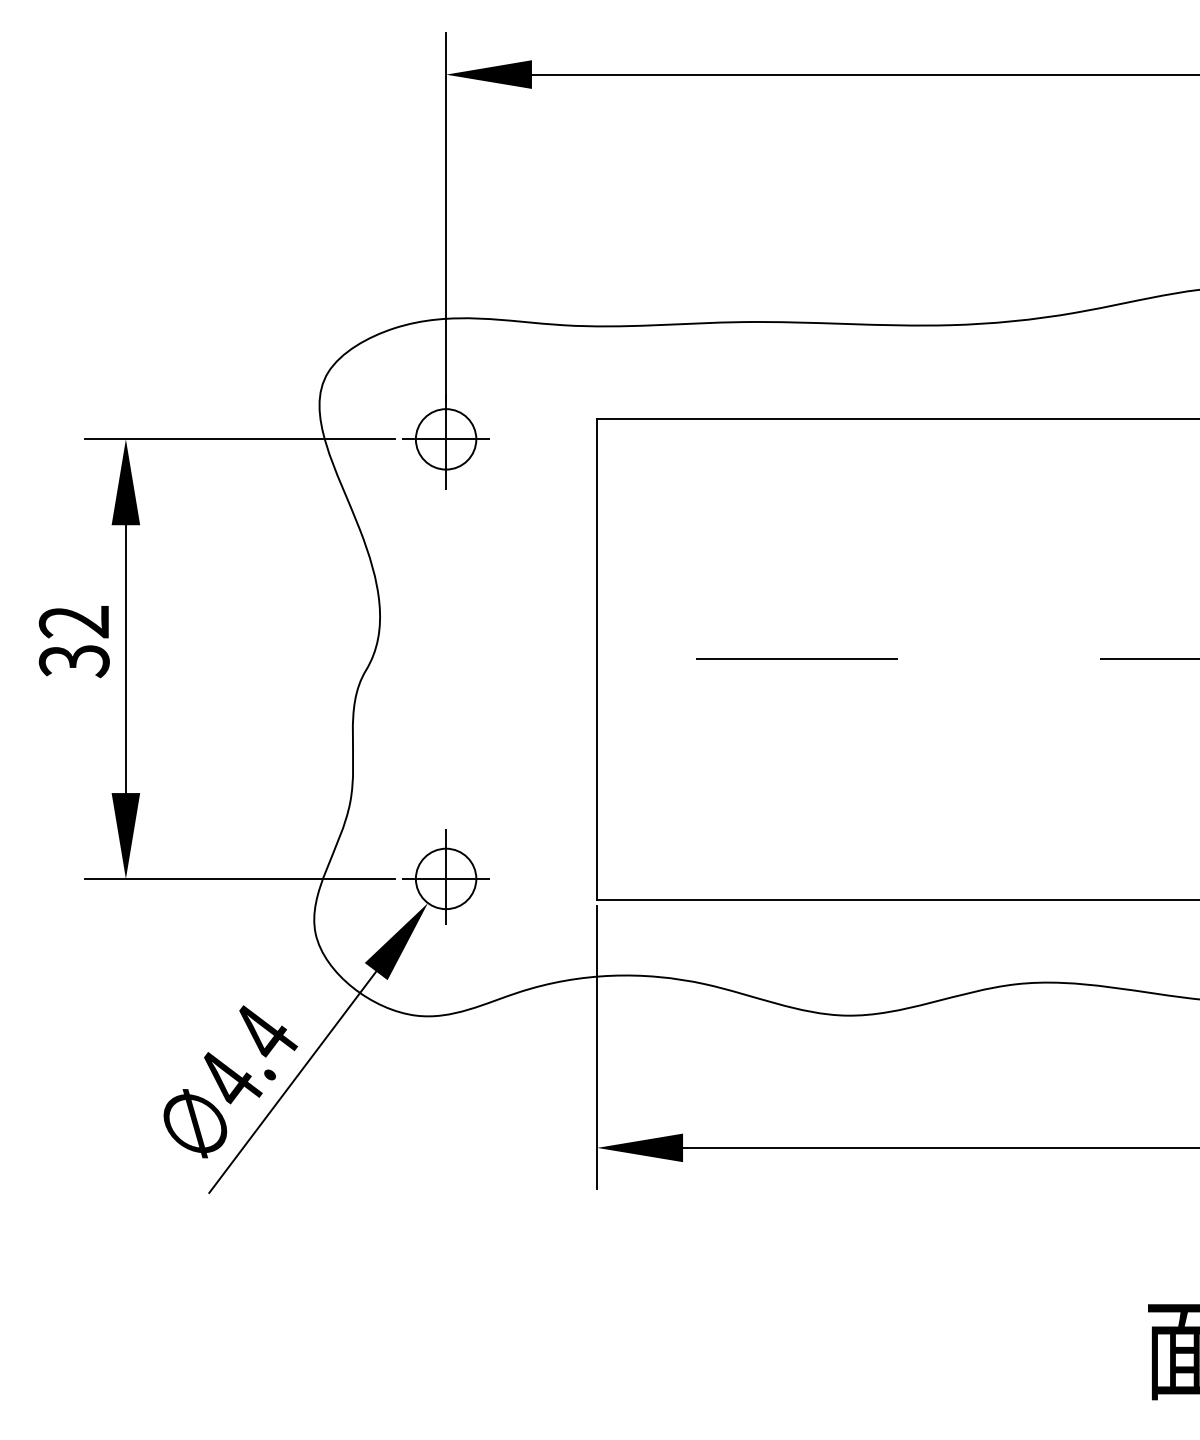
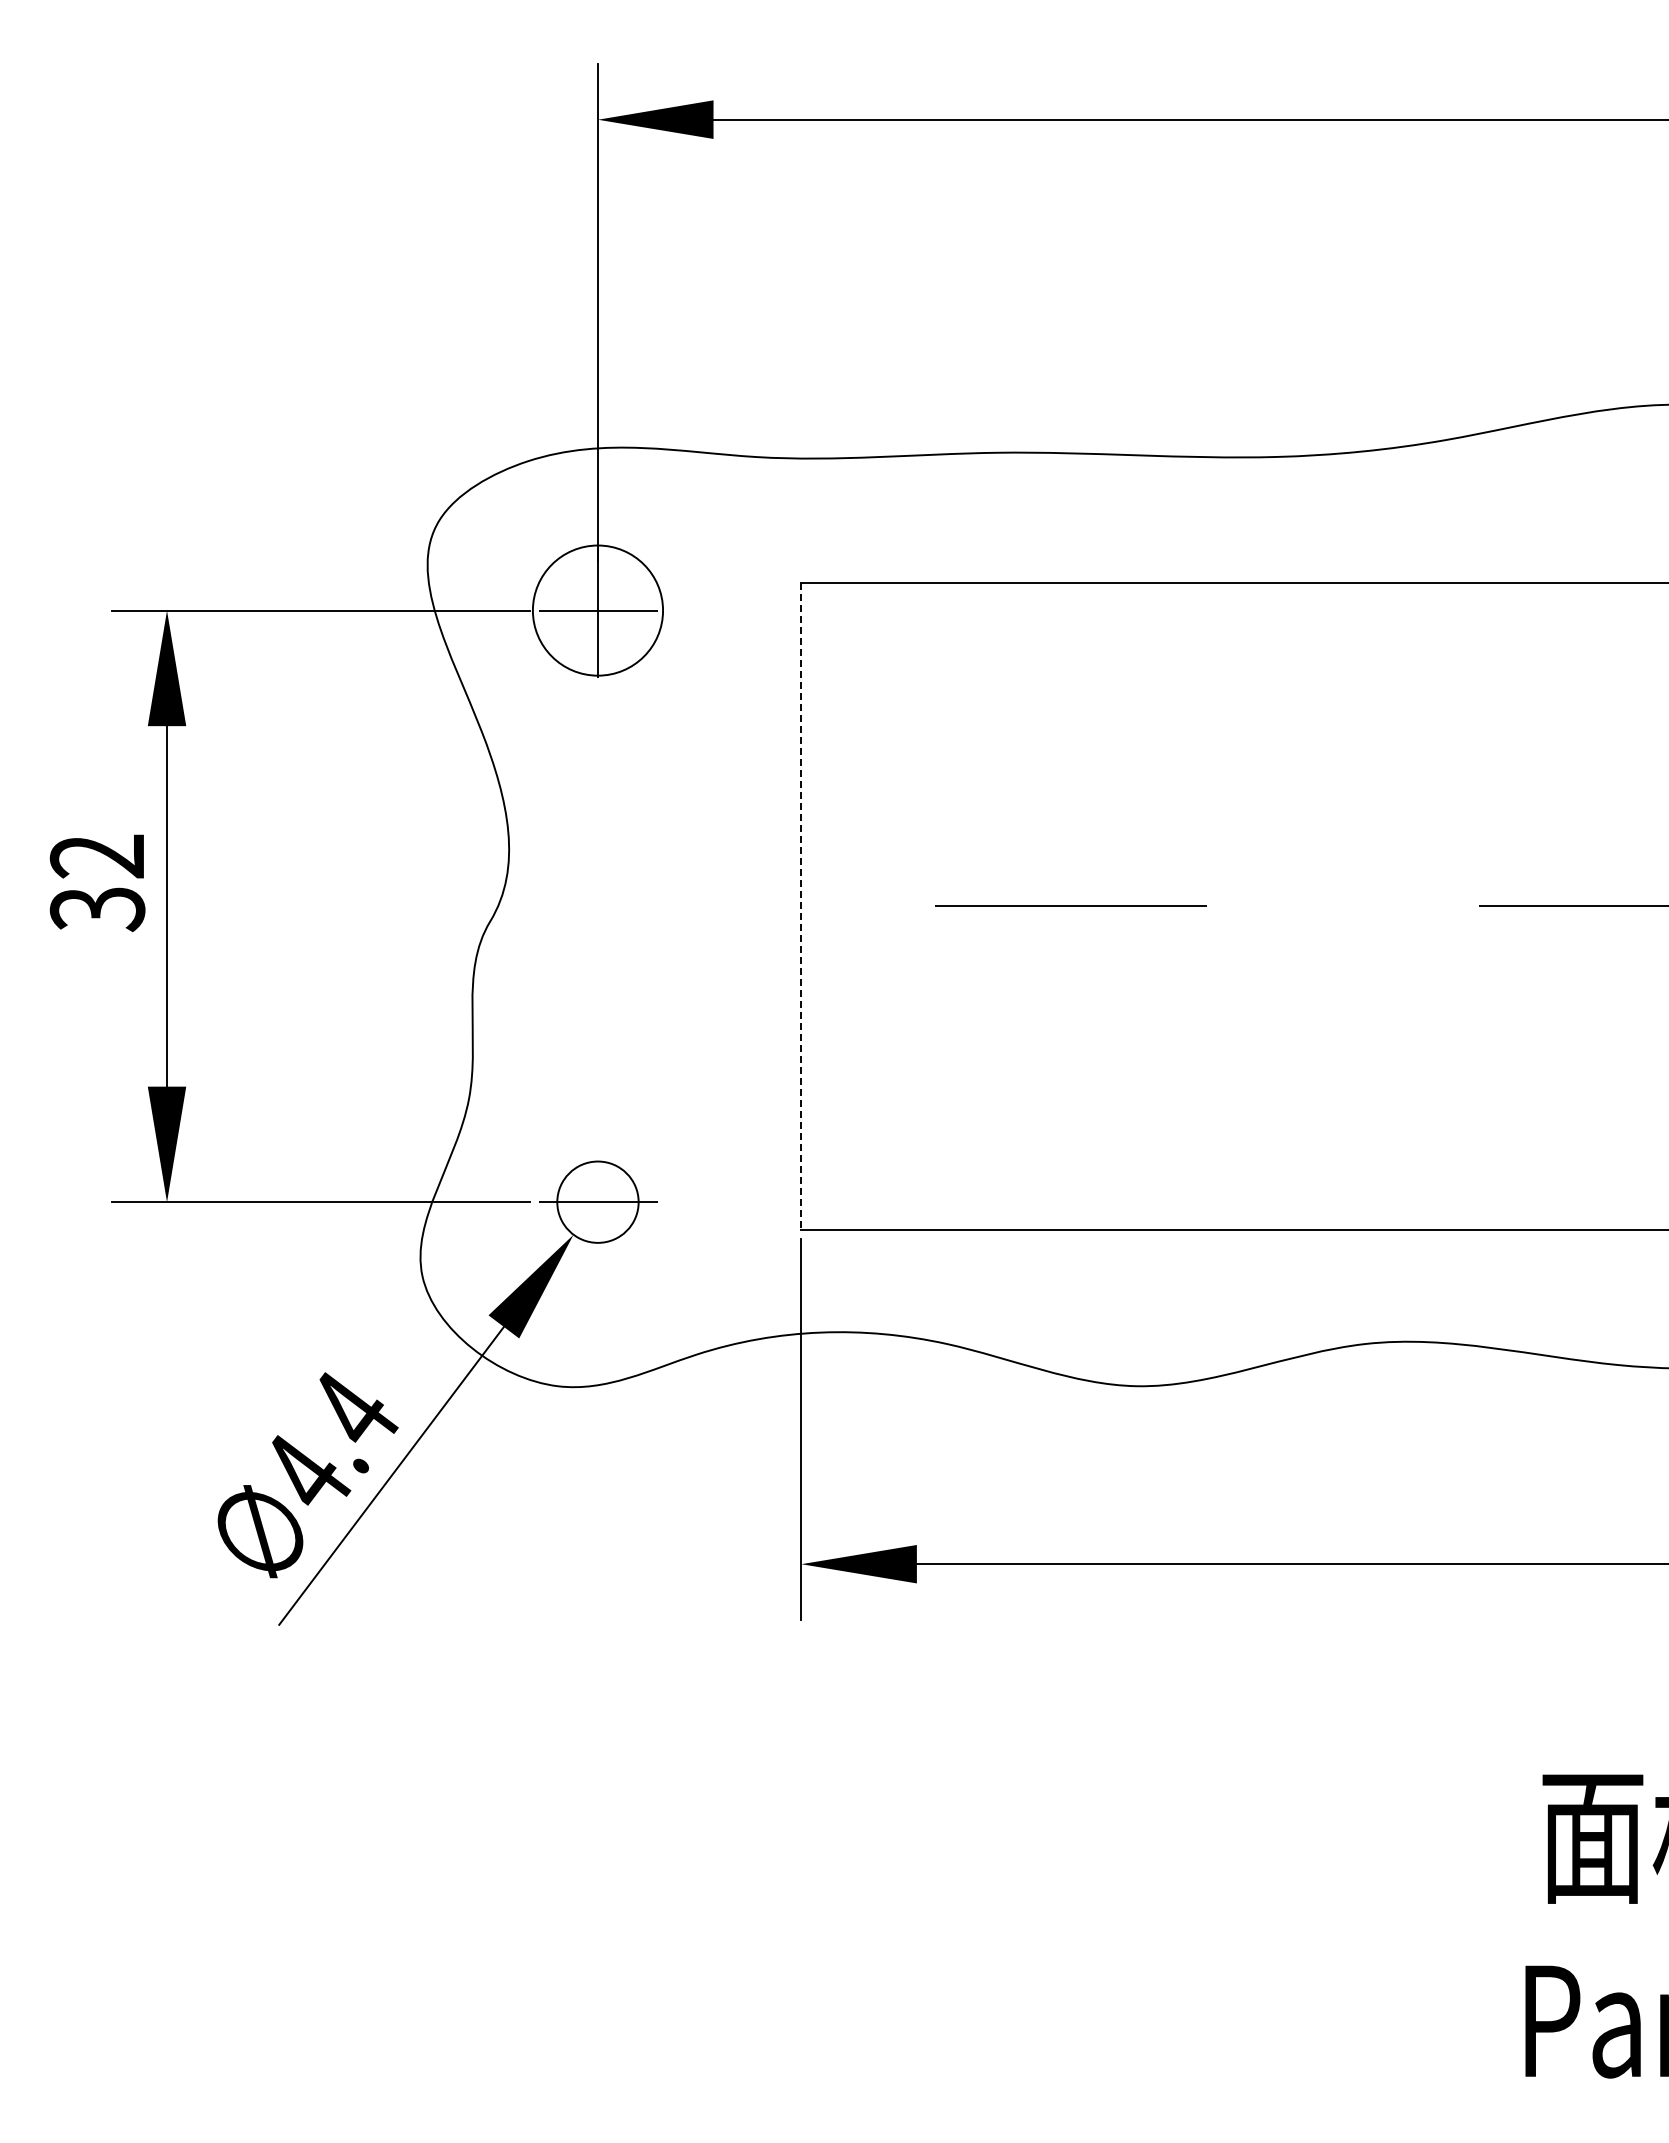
circle: (445, 439) -> (597, 610), size x1.6
line: (597, 659) -> (801, 906), solid -> dashed
line: (445, 876) -> (597, 1198), removed

